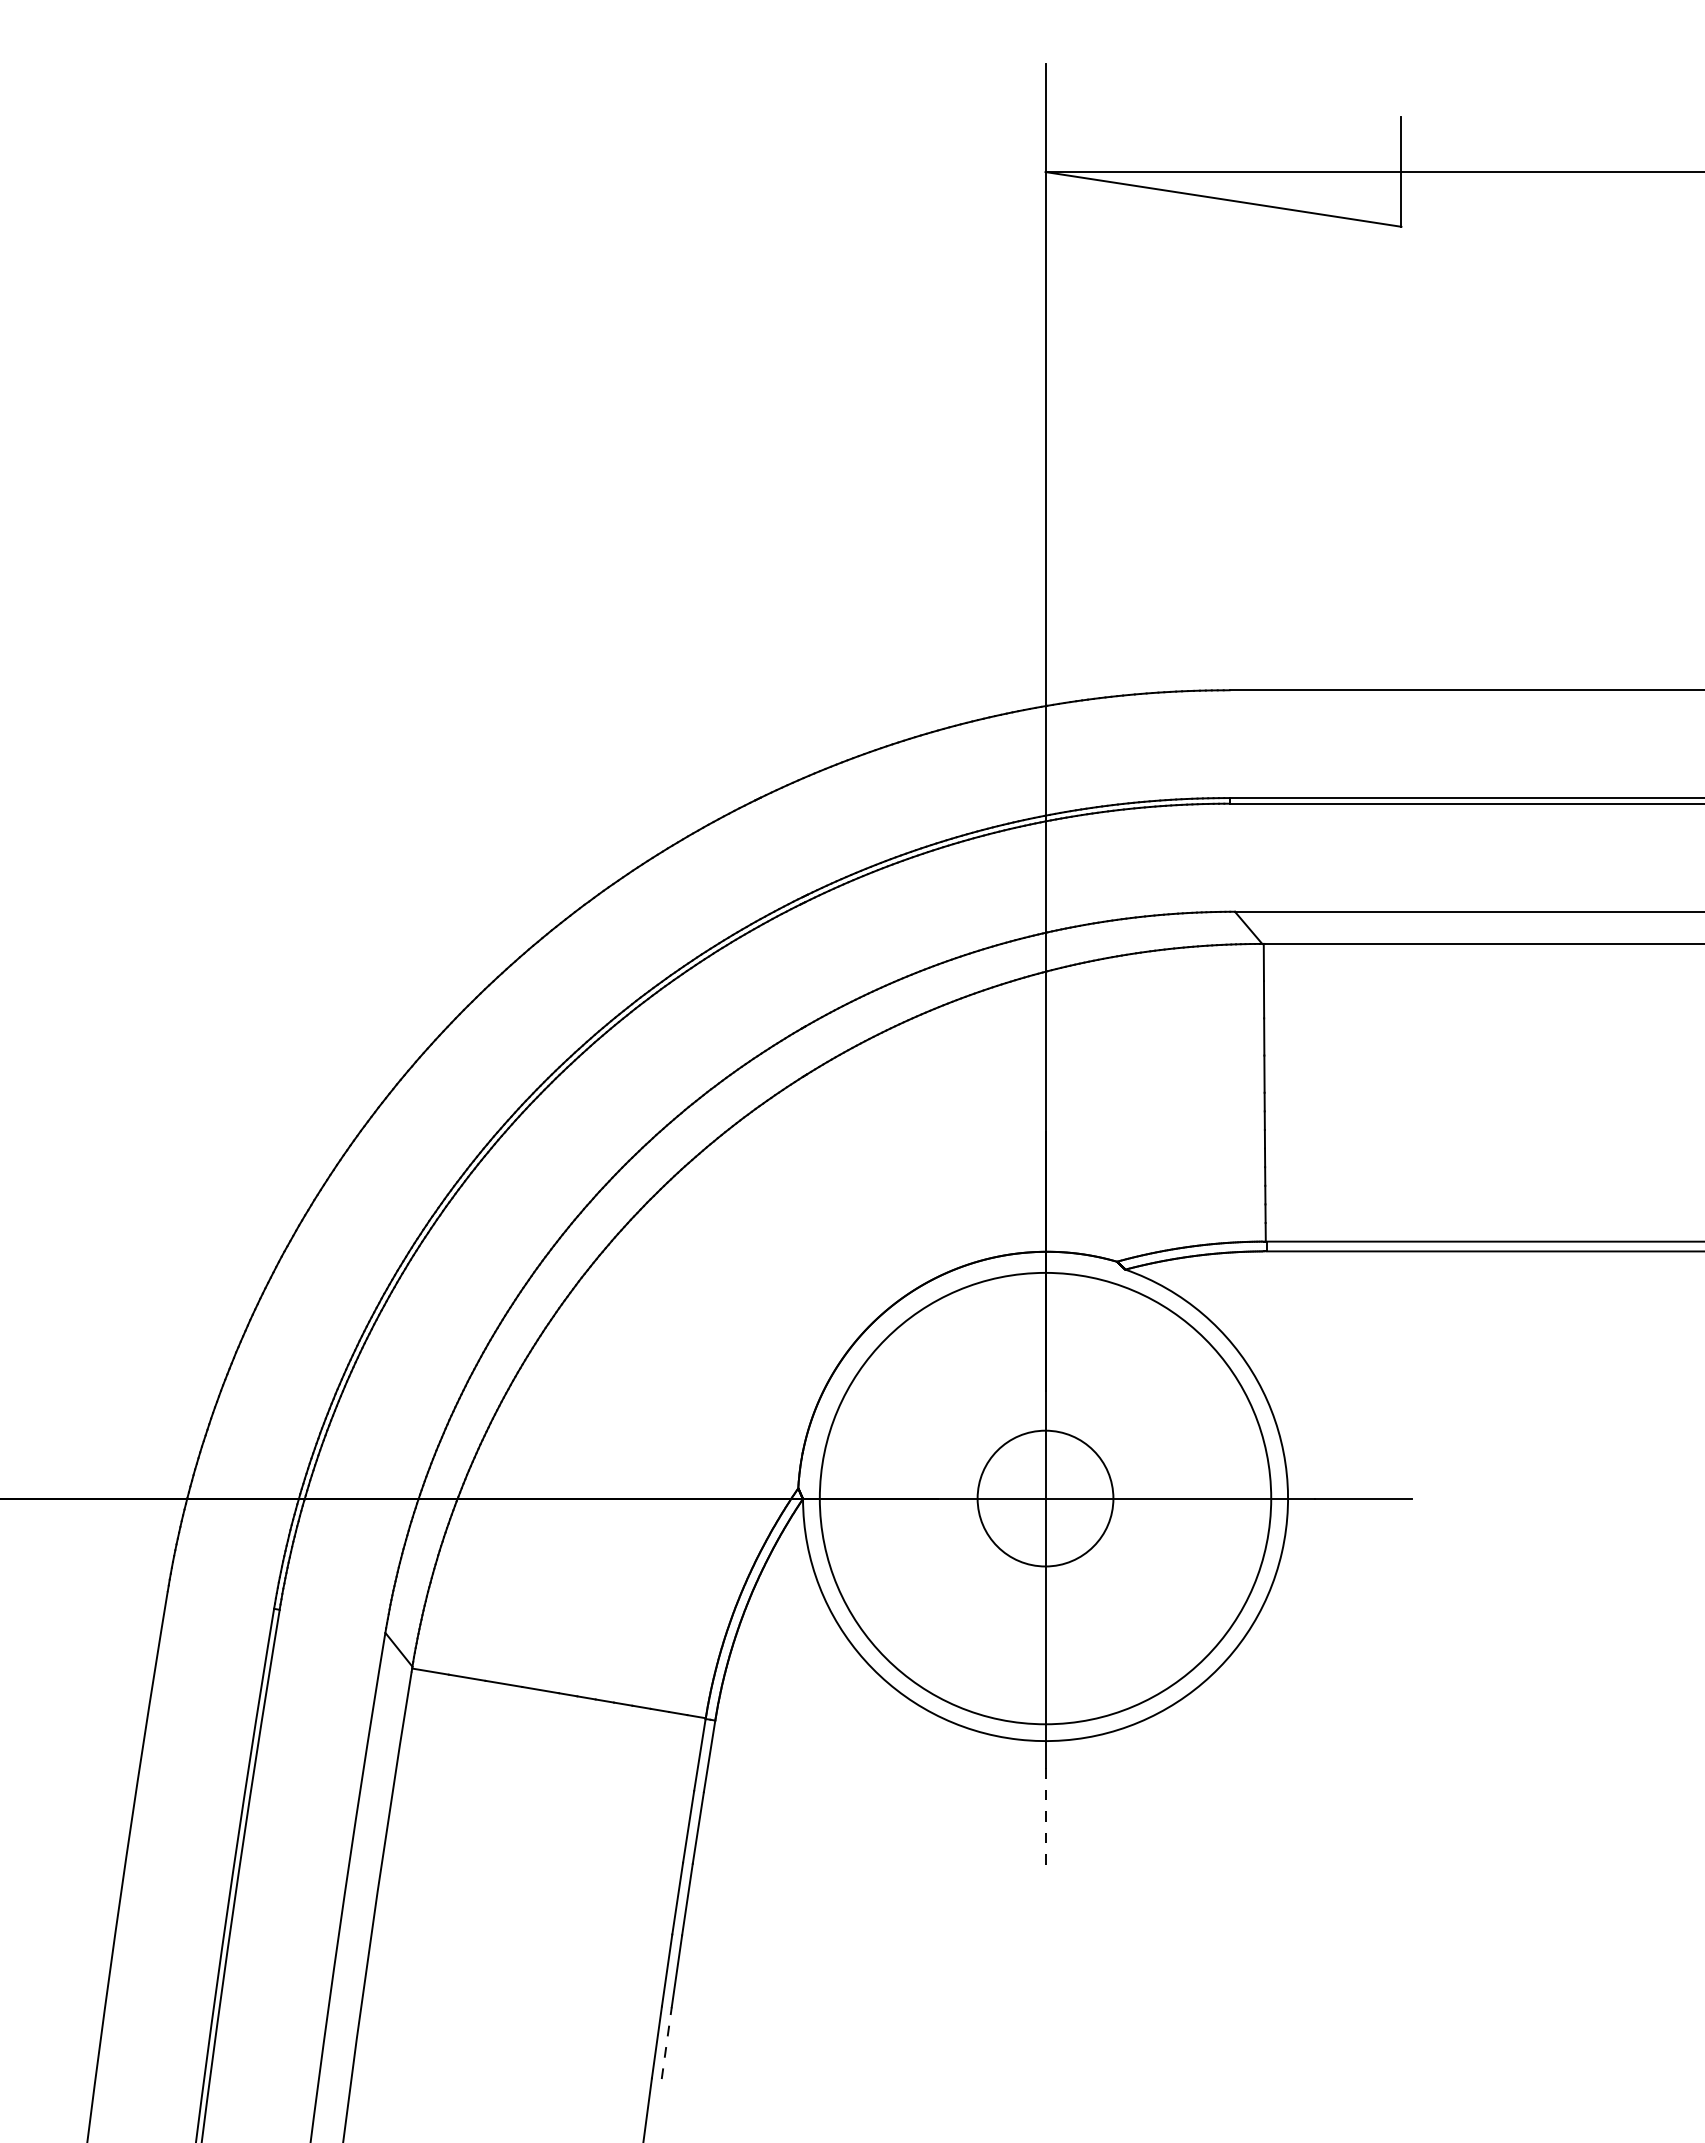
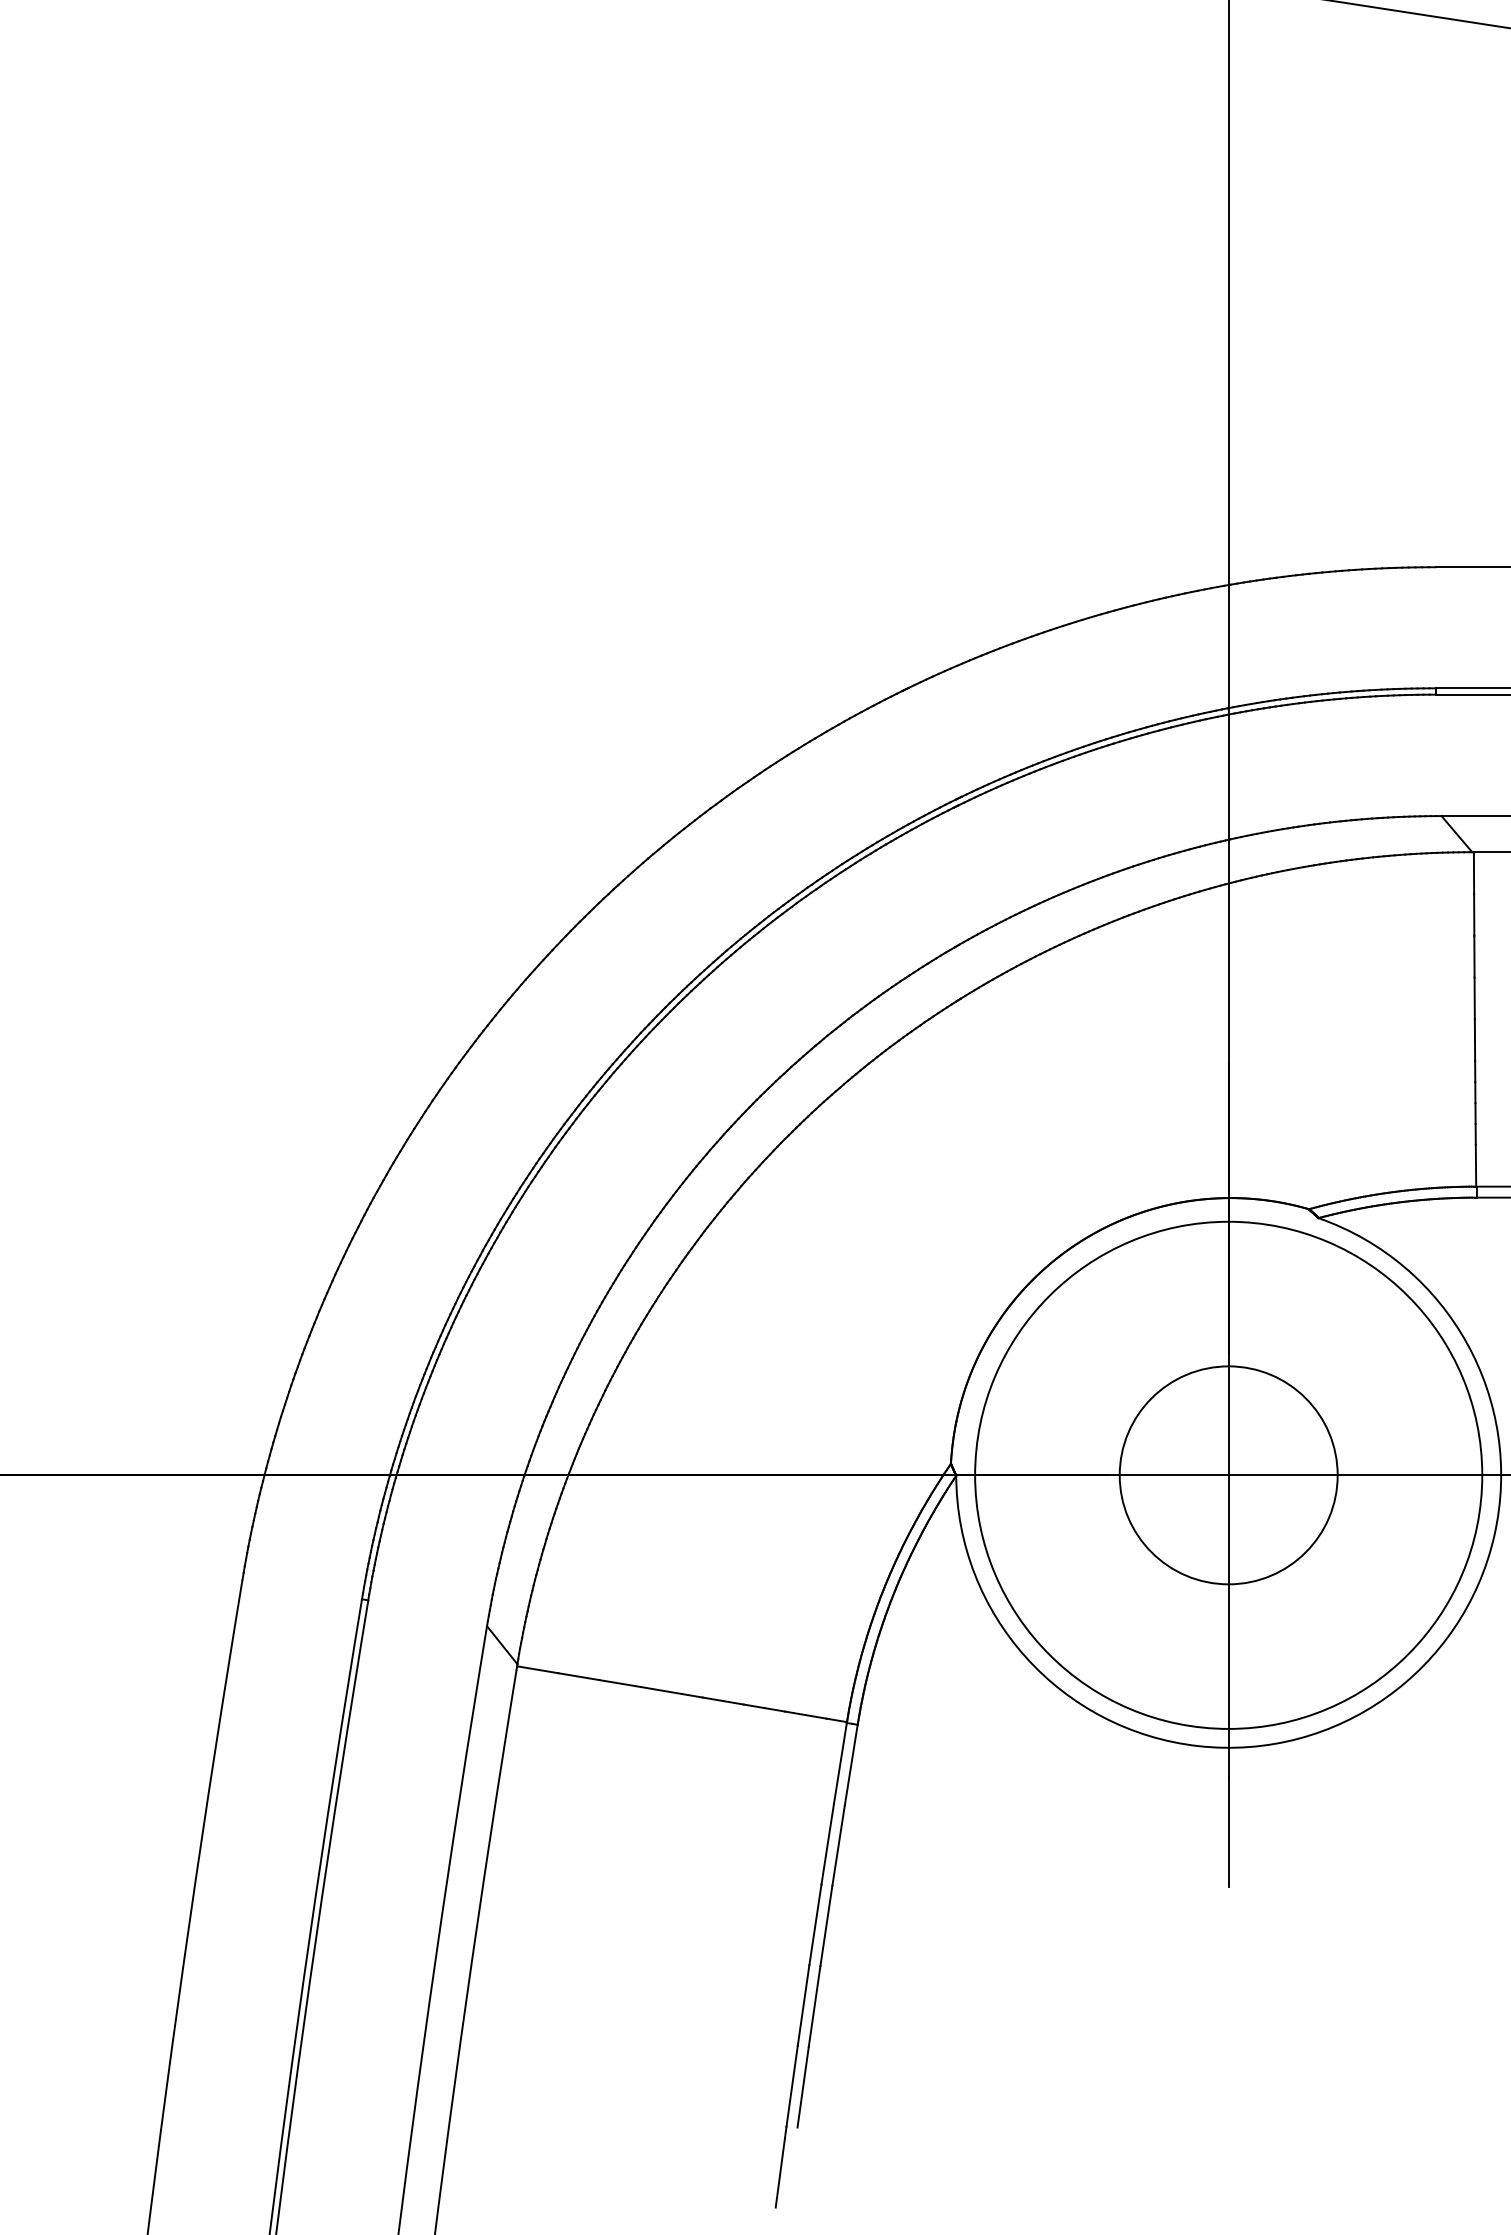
circle: (1045, 1498) -> (1228, 1475), size x1.43
line: (1045, 1817) -> (1228, 1833), dashed -> solid
line: (666, 2042) -> (802, 2086), dashed -> solid

